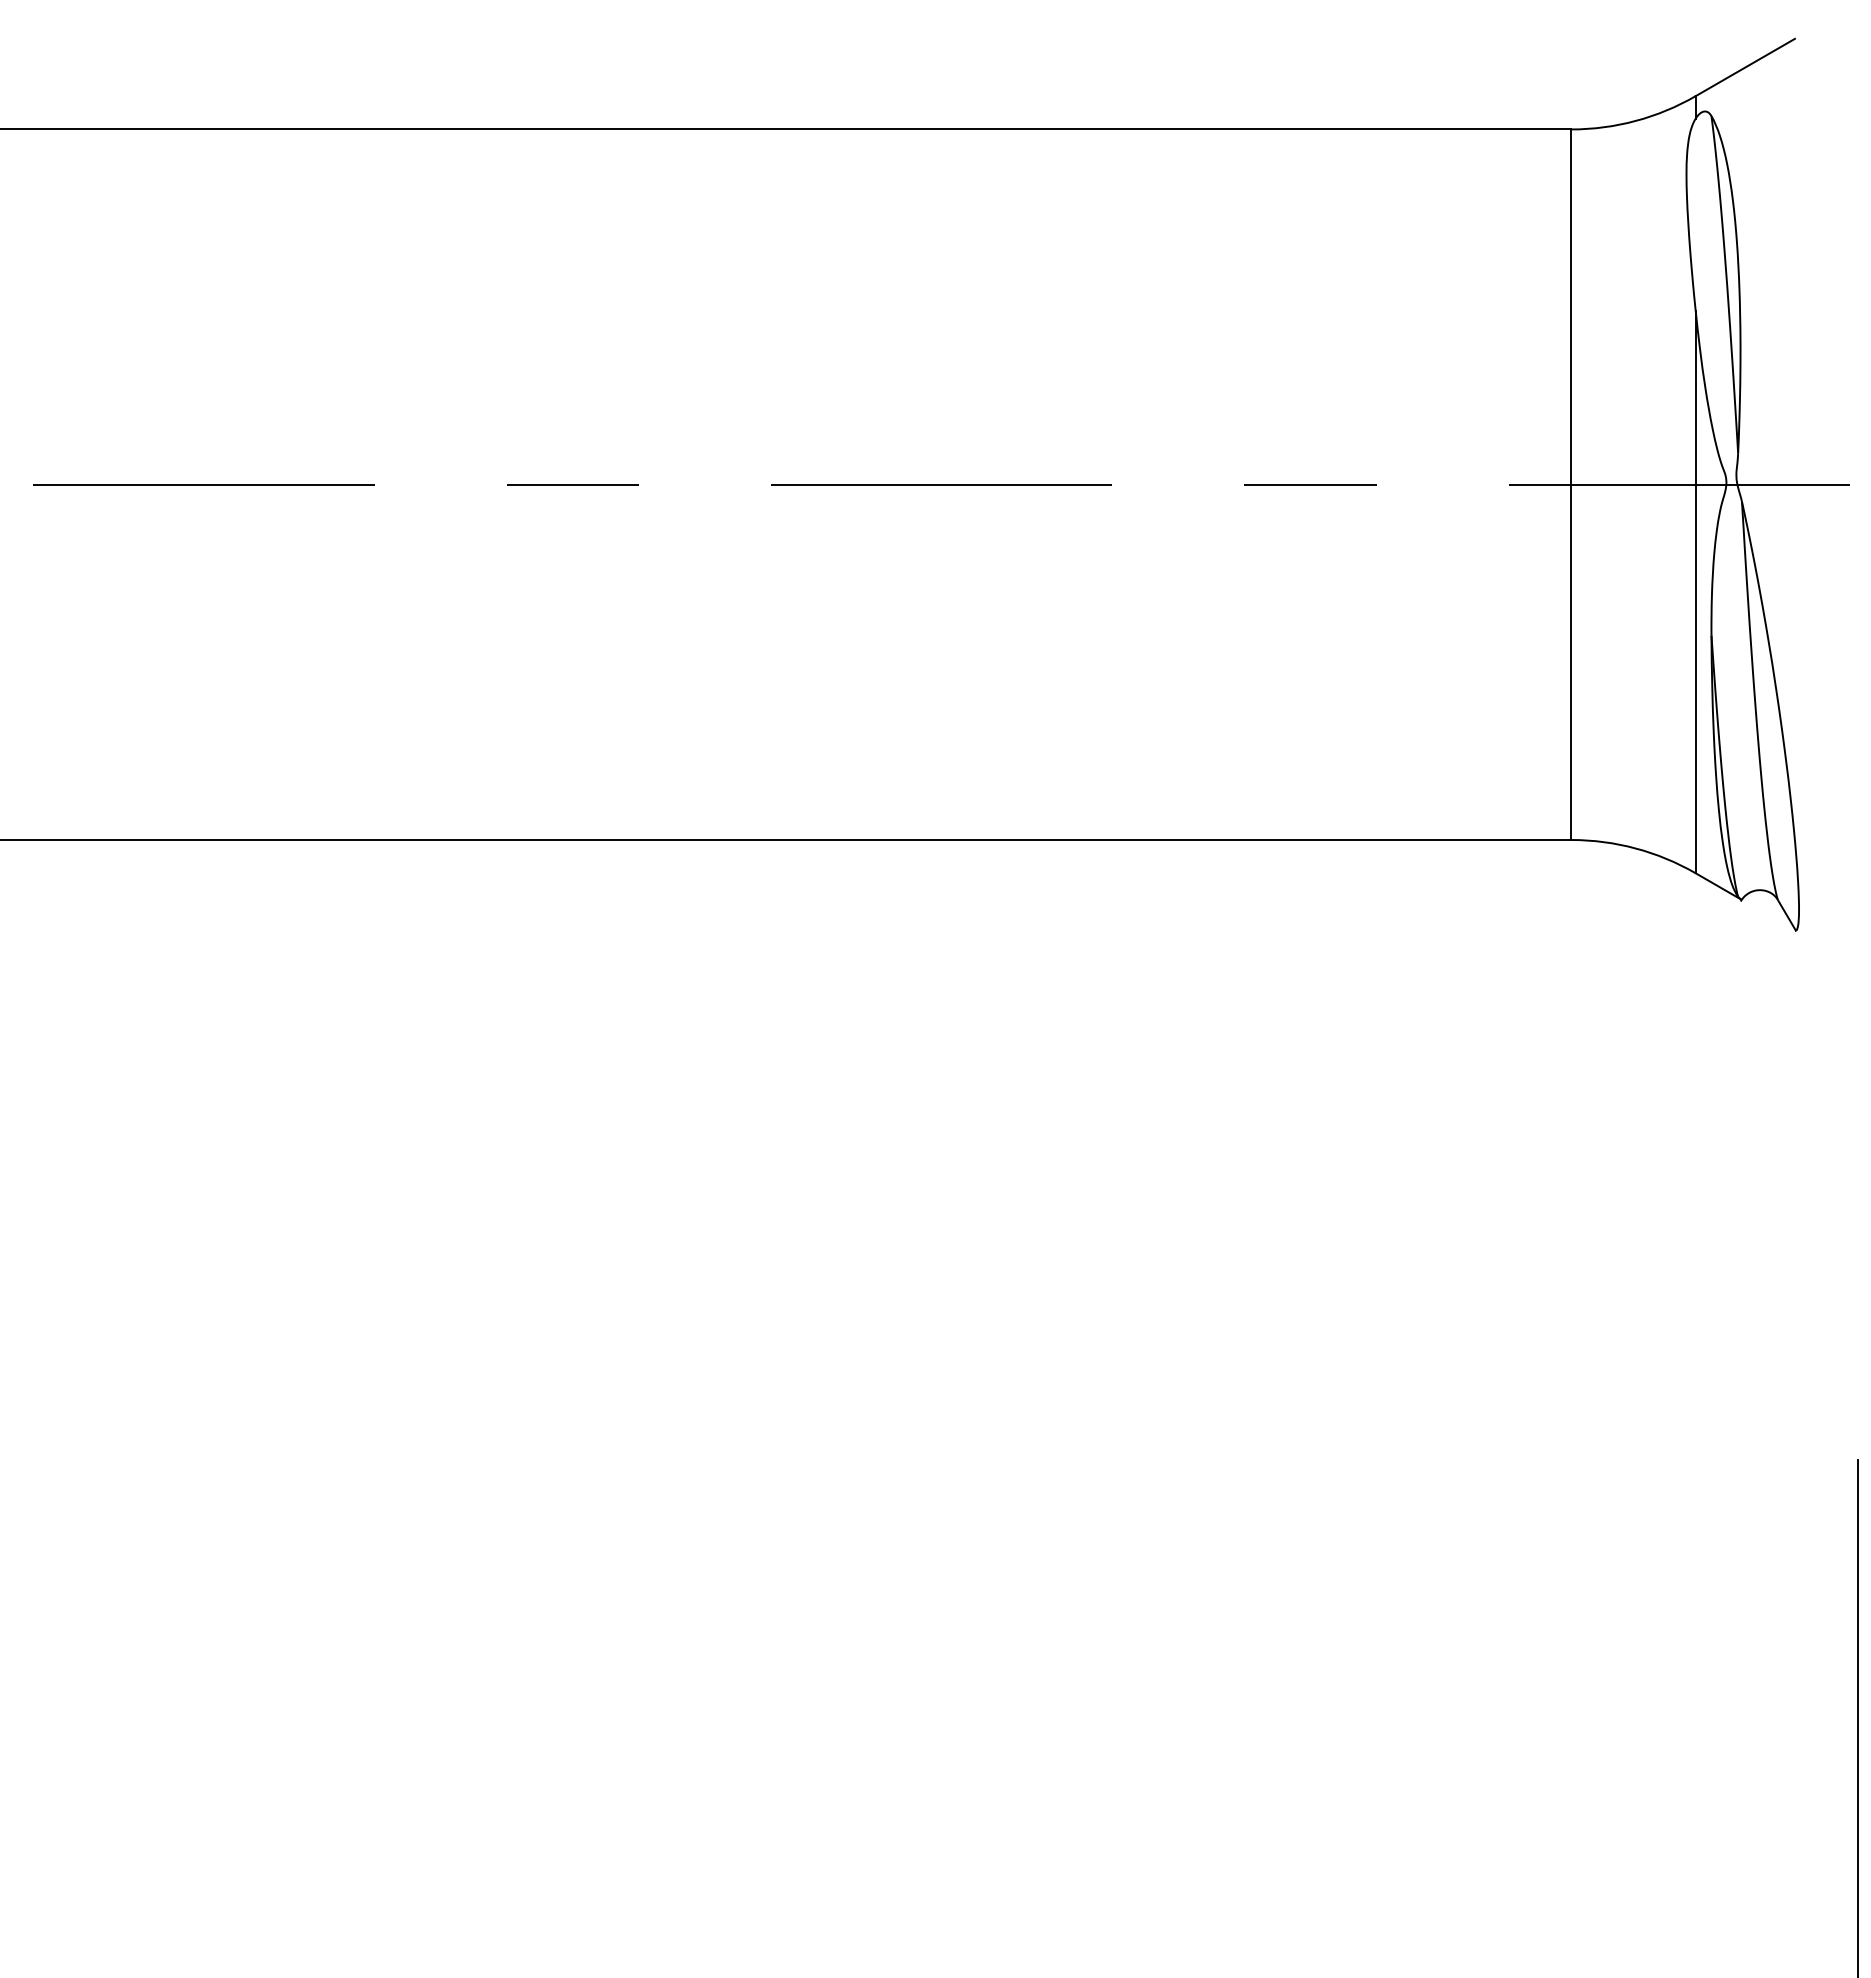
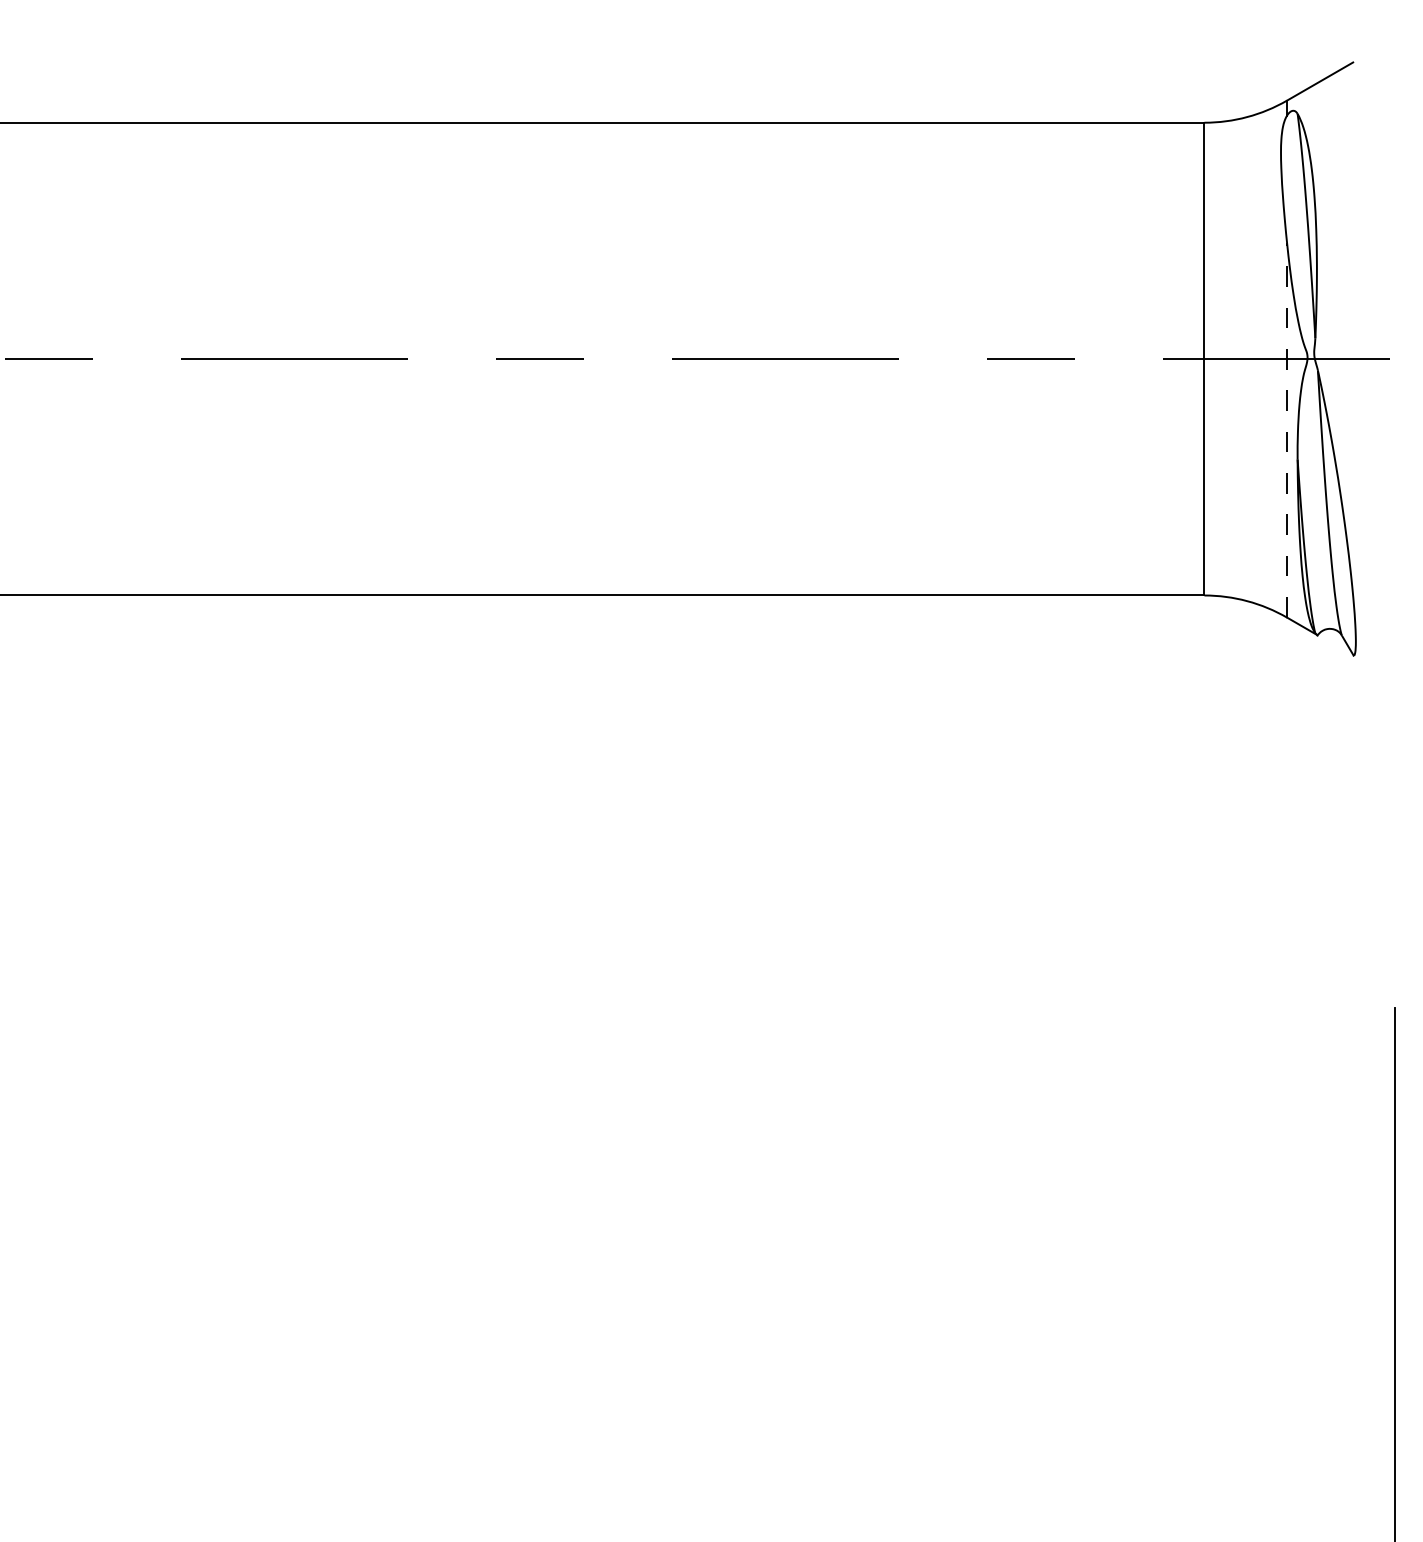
line: (1696, 592) -> (1287, 430), solid -> dashed

